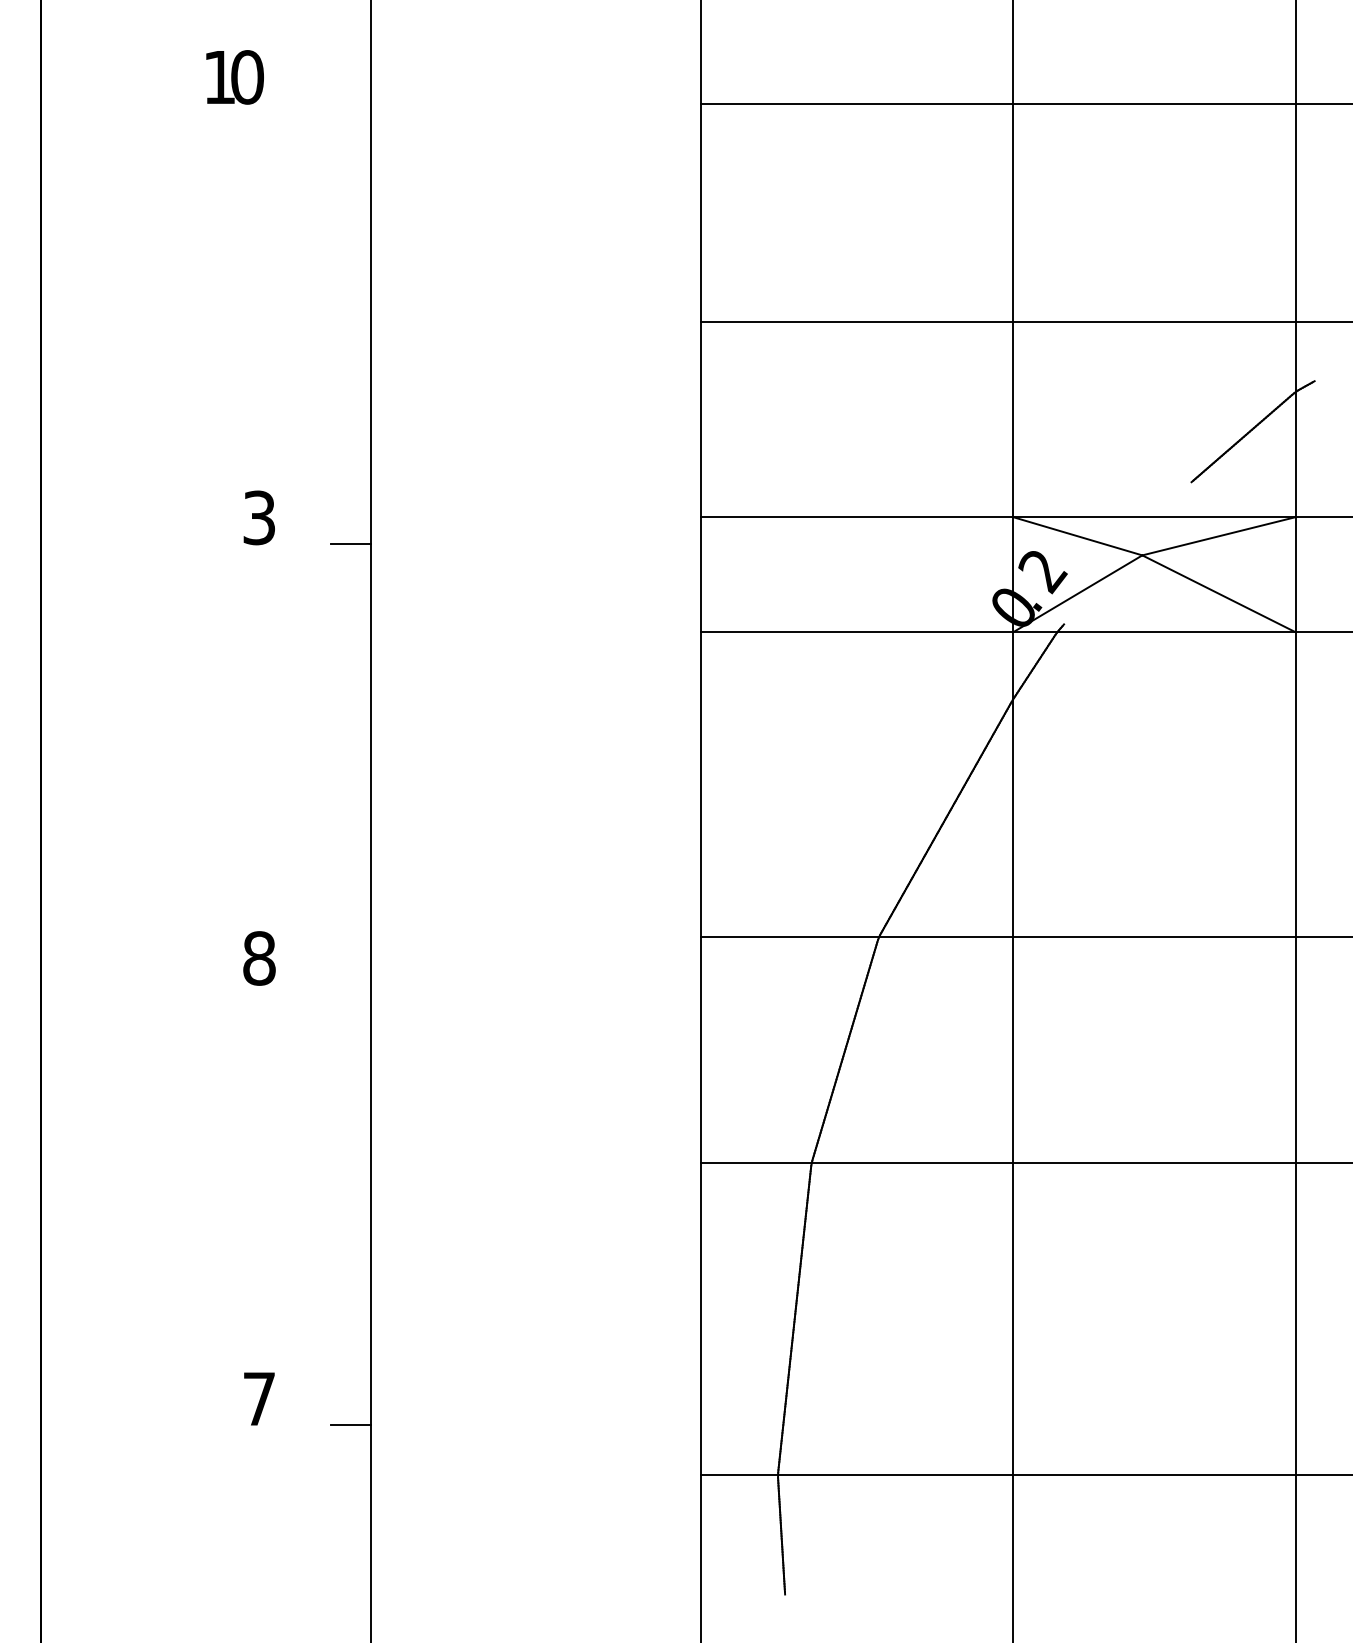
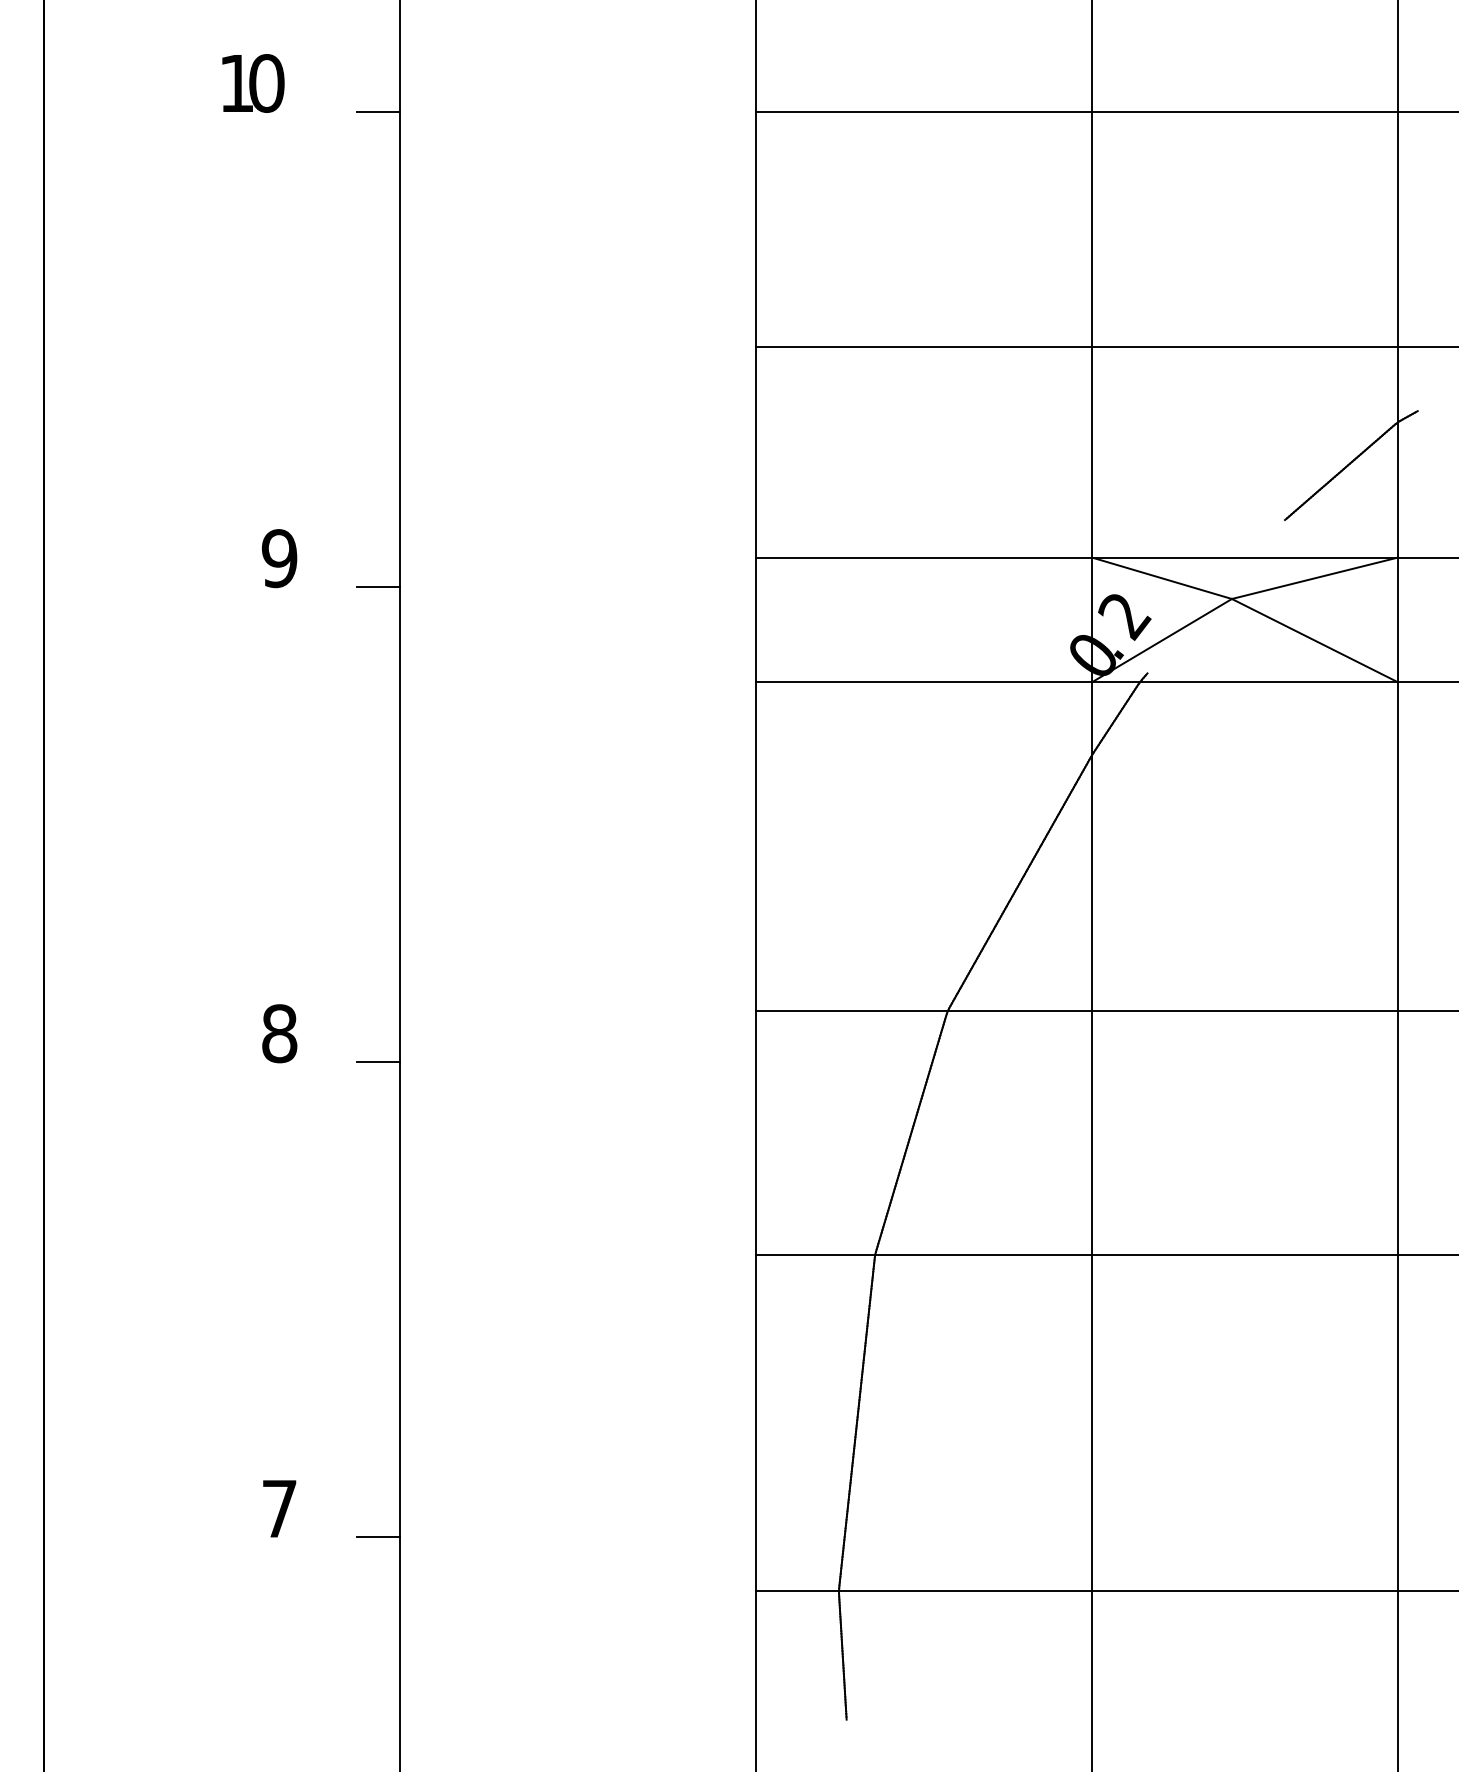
line: (351, 103) -> (378, 111), added
text: (259, 517) -> (279, 558), 3 -> 9
line: (351, 985) -> (378, 1062), added

